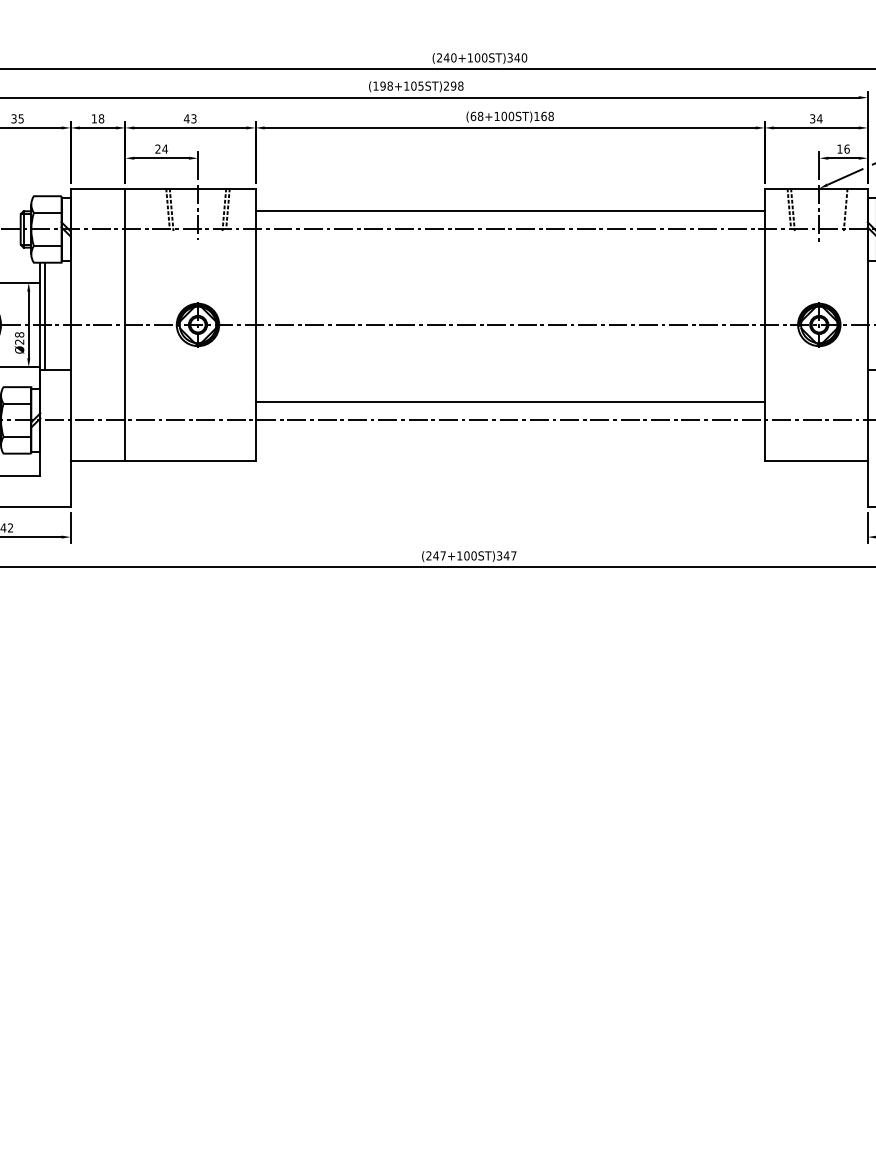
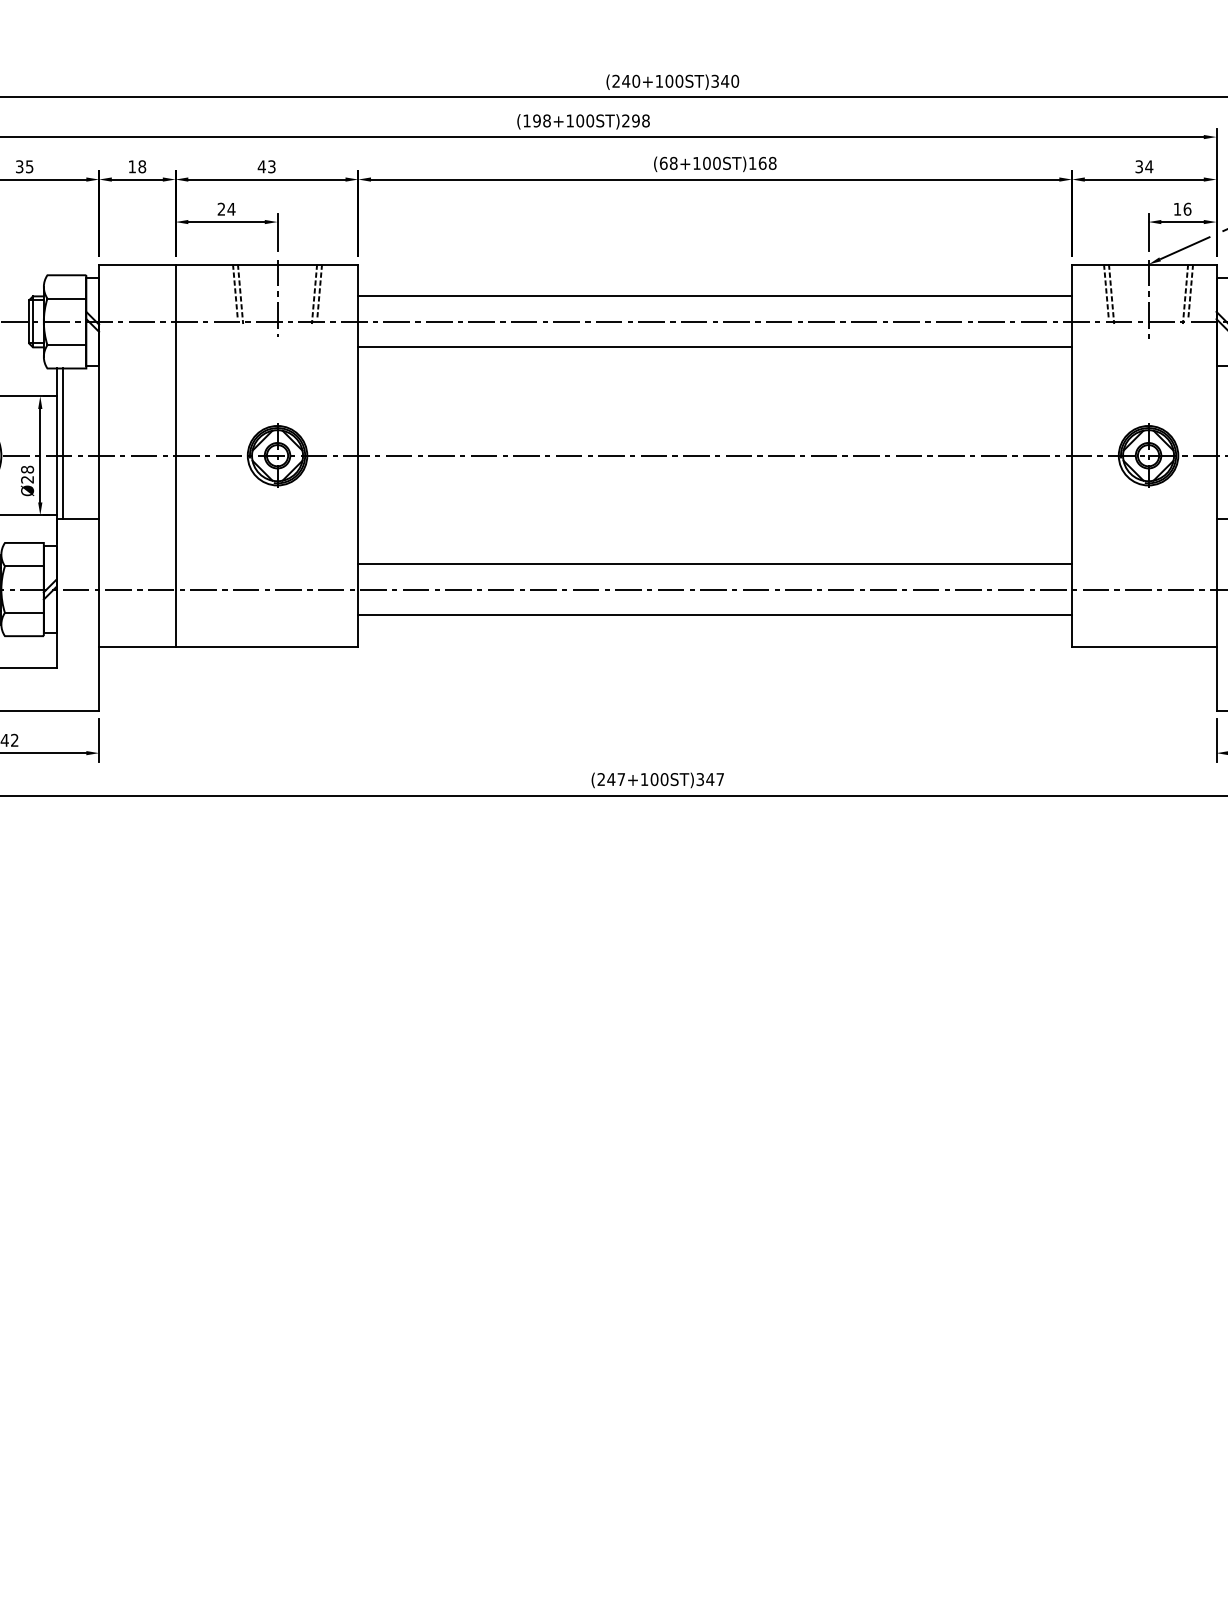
text: (421, 85) -> (590, 120), (198+105ST)298 -> (198+100ST)298
line: (849, 207) -> (1190, 291), added
line: (510, 247) -> (715, 347), added
line: (510, 438) -> (715, 615), added

